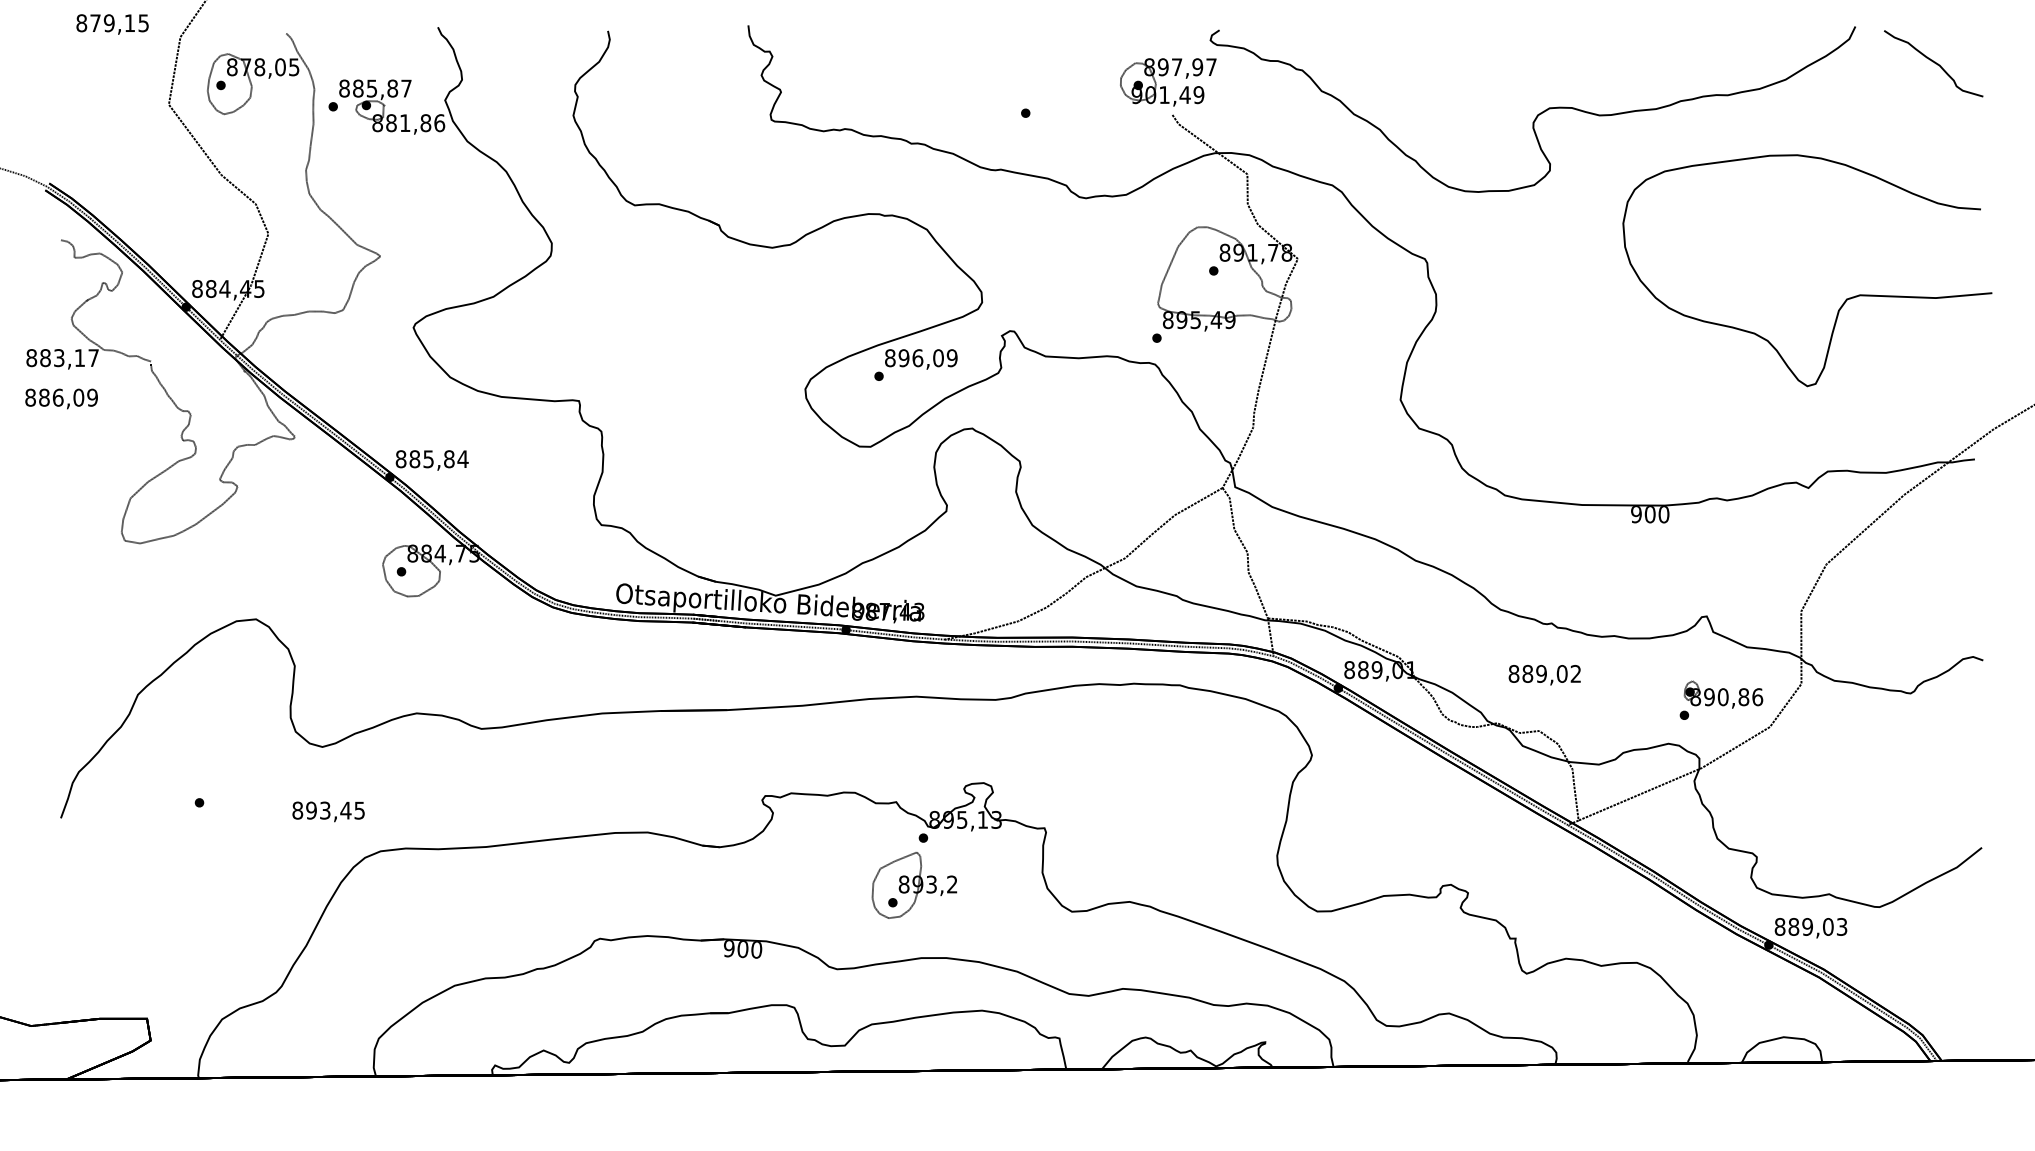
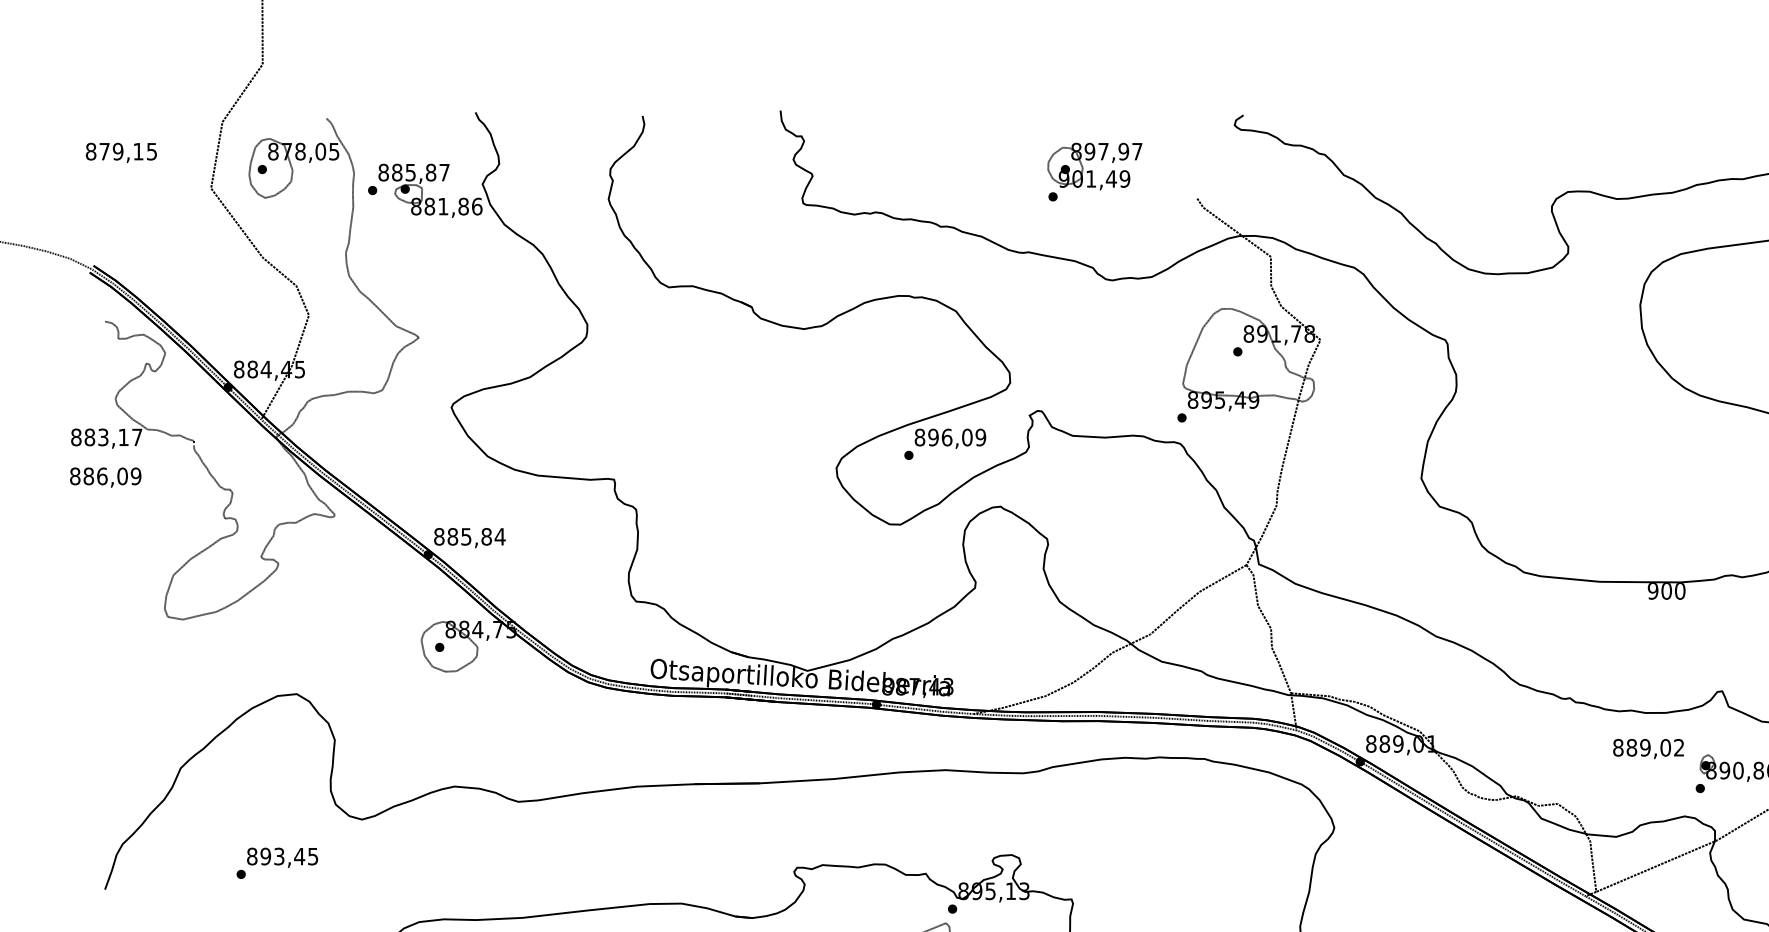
text: (112, 24) -> (121, 152), moved
part: (1168, 82) -> (1095, 166), moved
text: (1544, 675) -> (1648, 749), moved
text: (328, 811) -> (282, 857), moved

